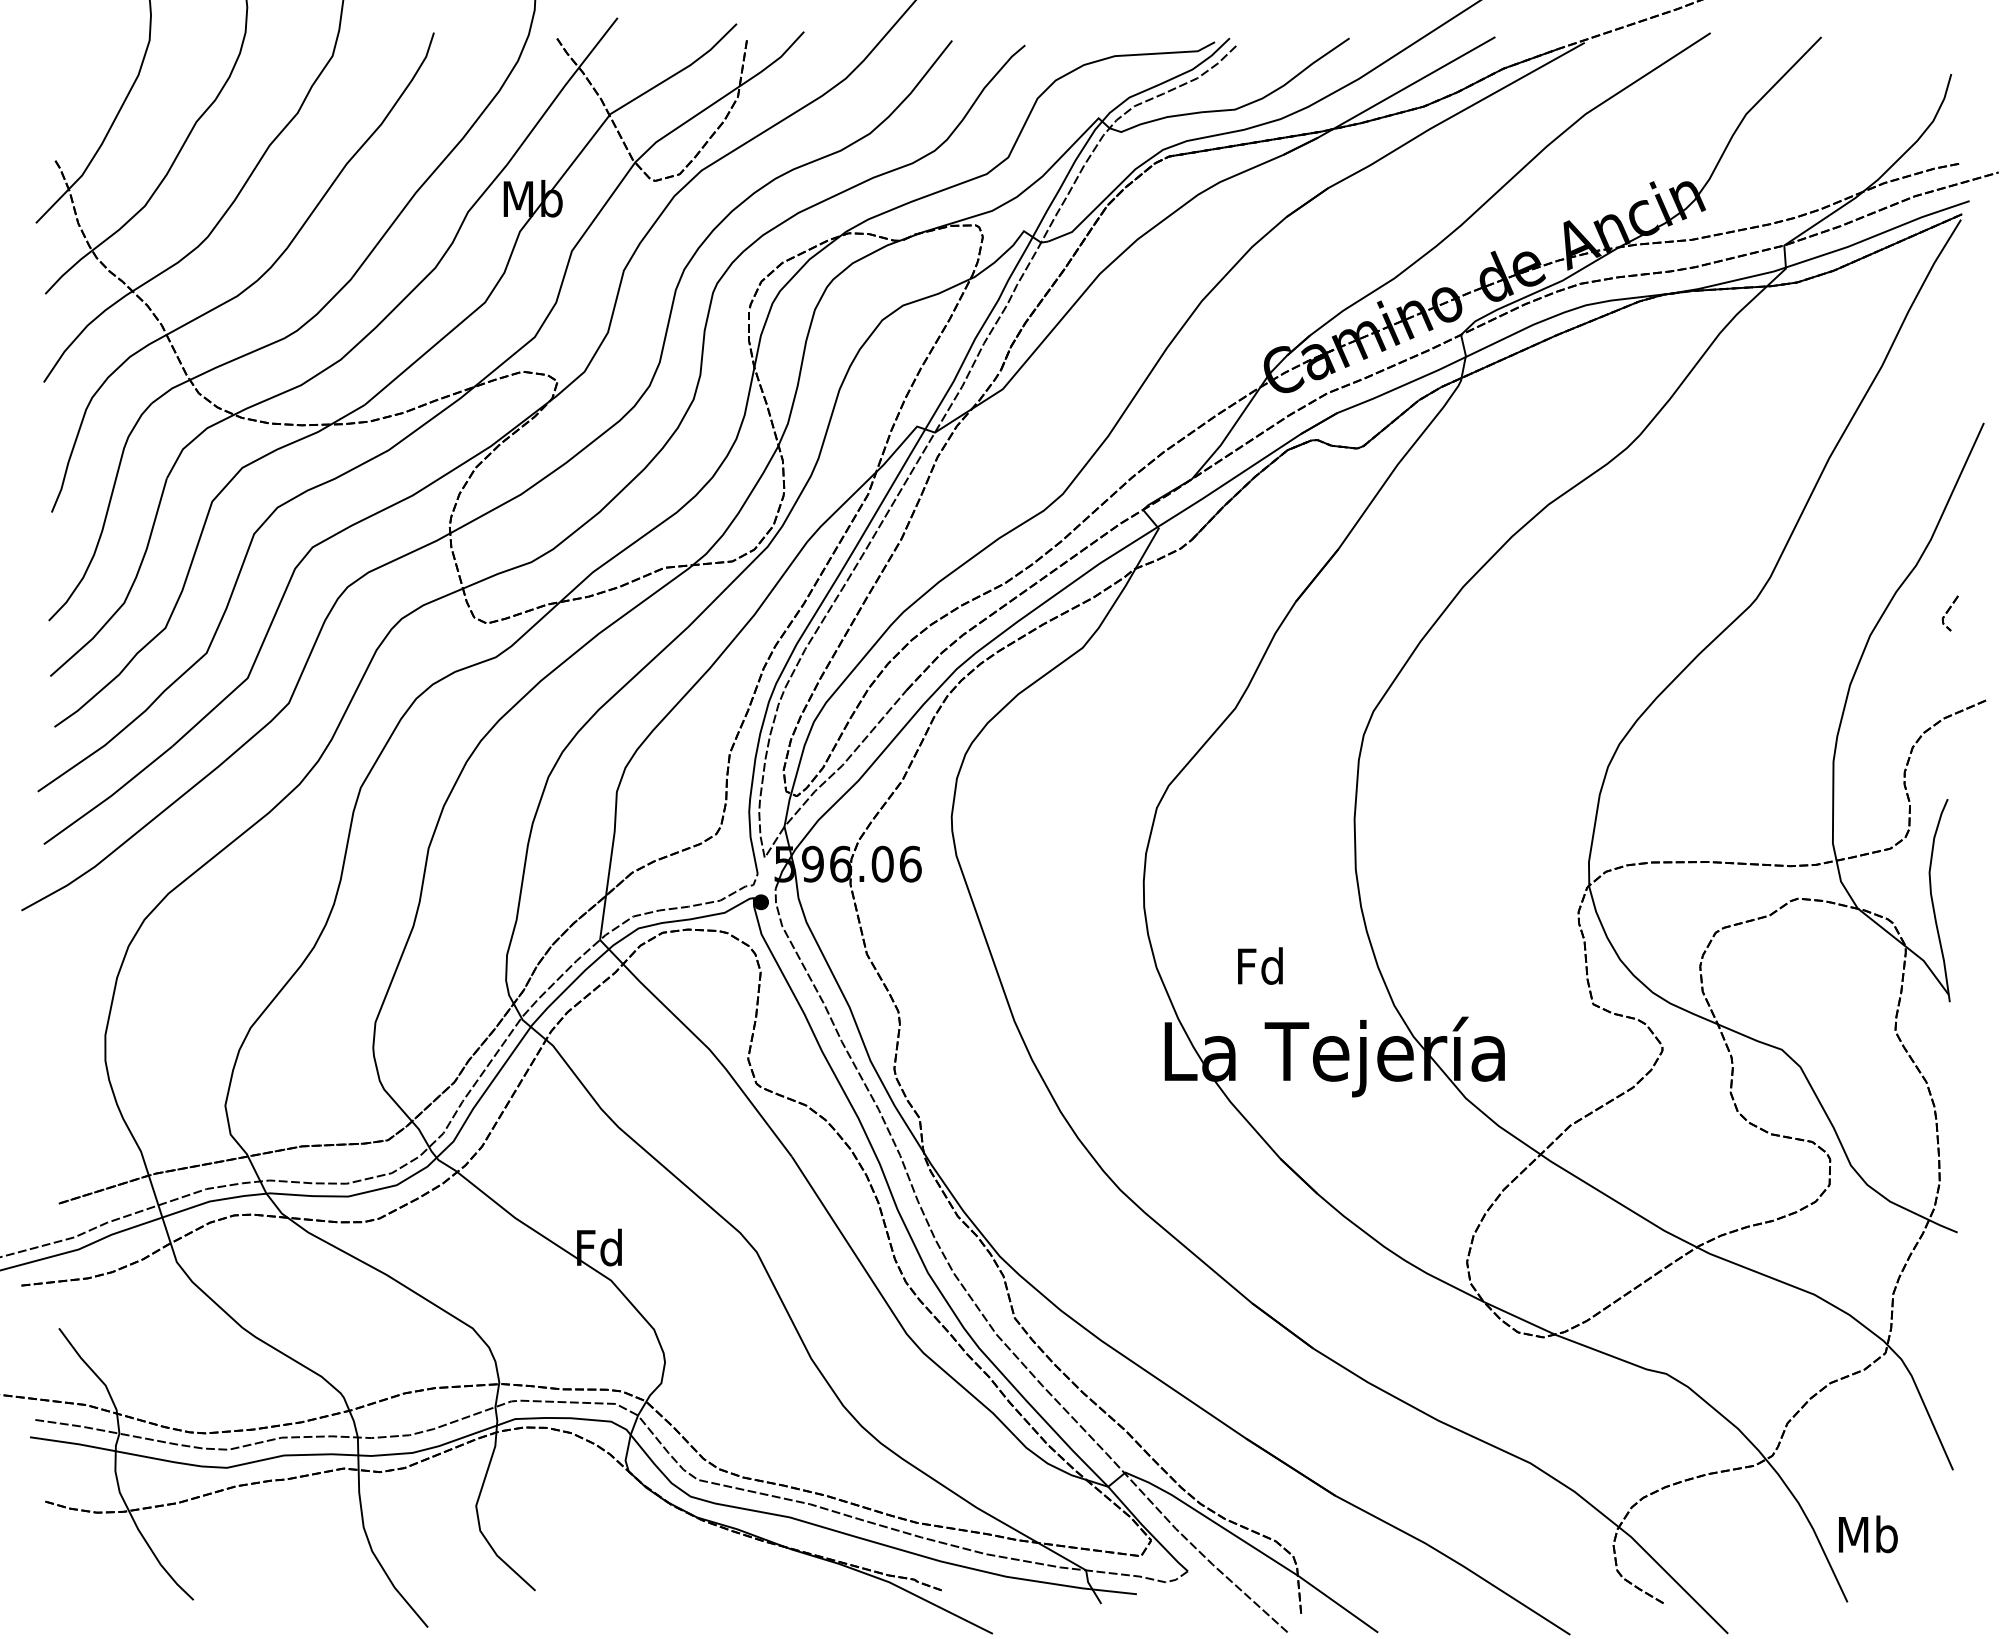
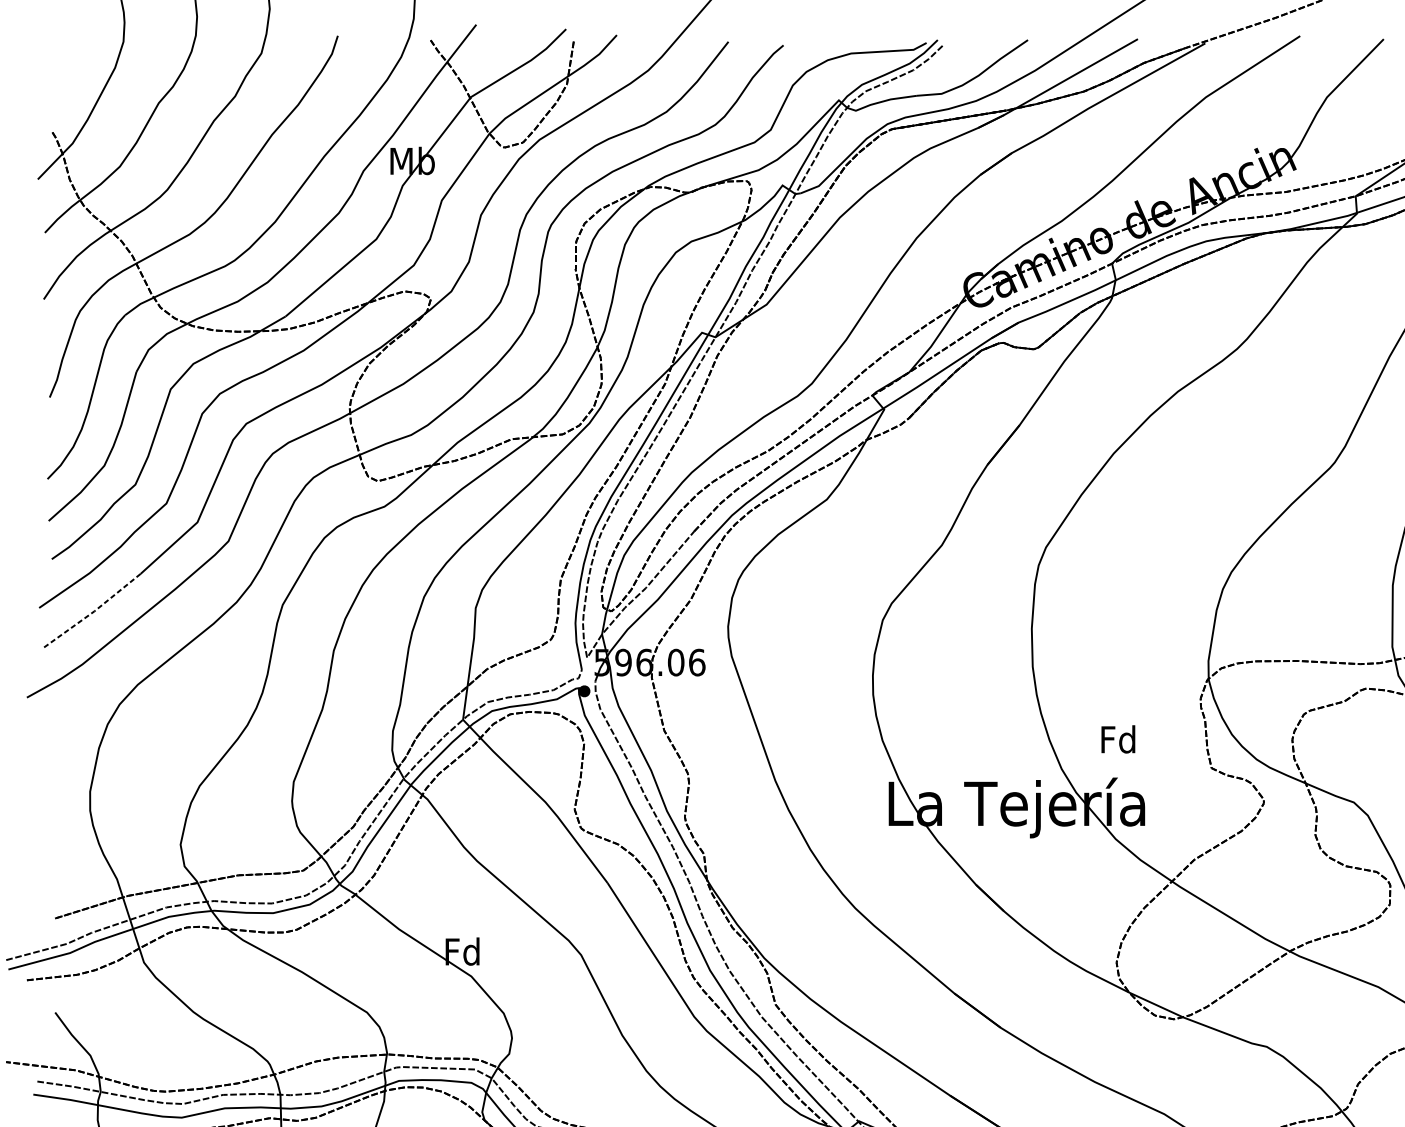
line: (109, 797) -> (93, 612), solid -> dashed
text: (1260, 965) -> (1118, 738), moved

